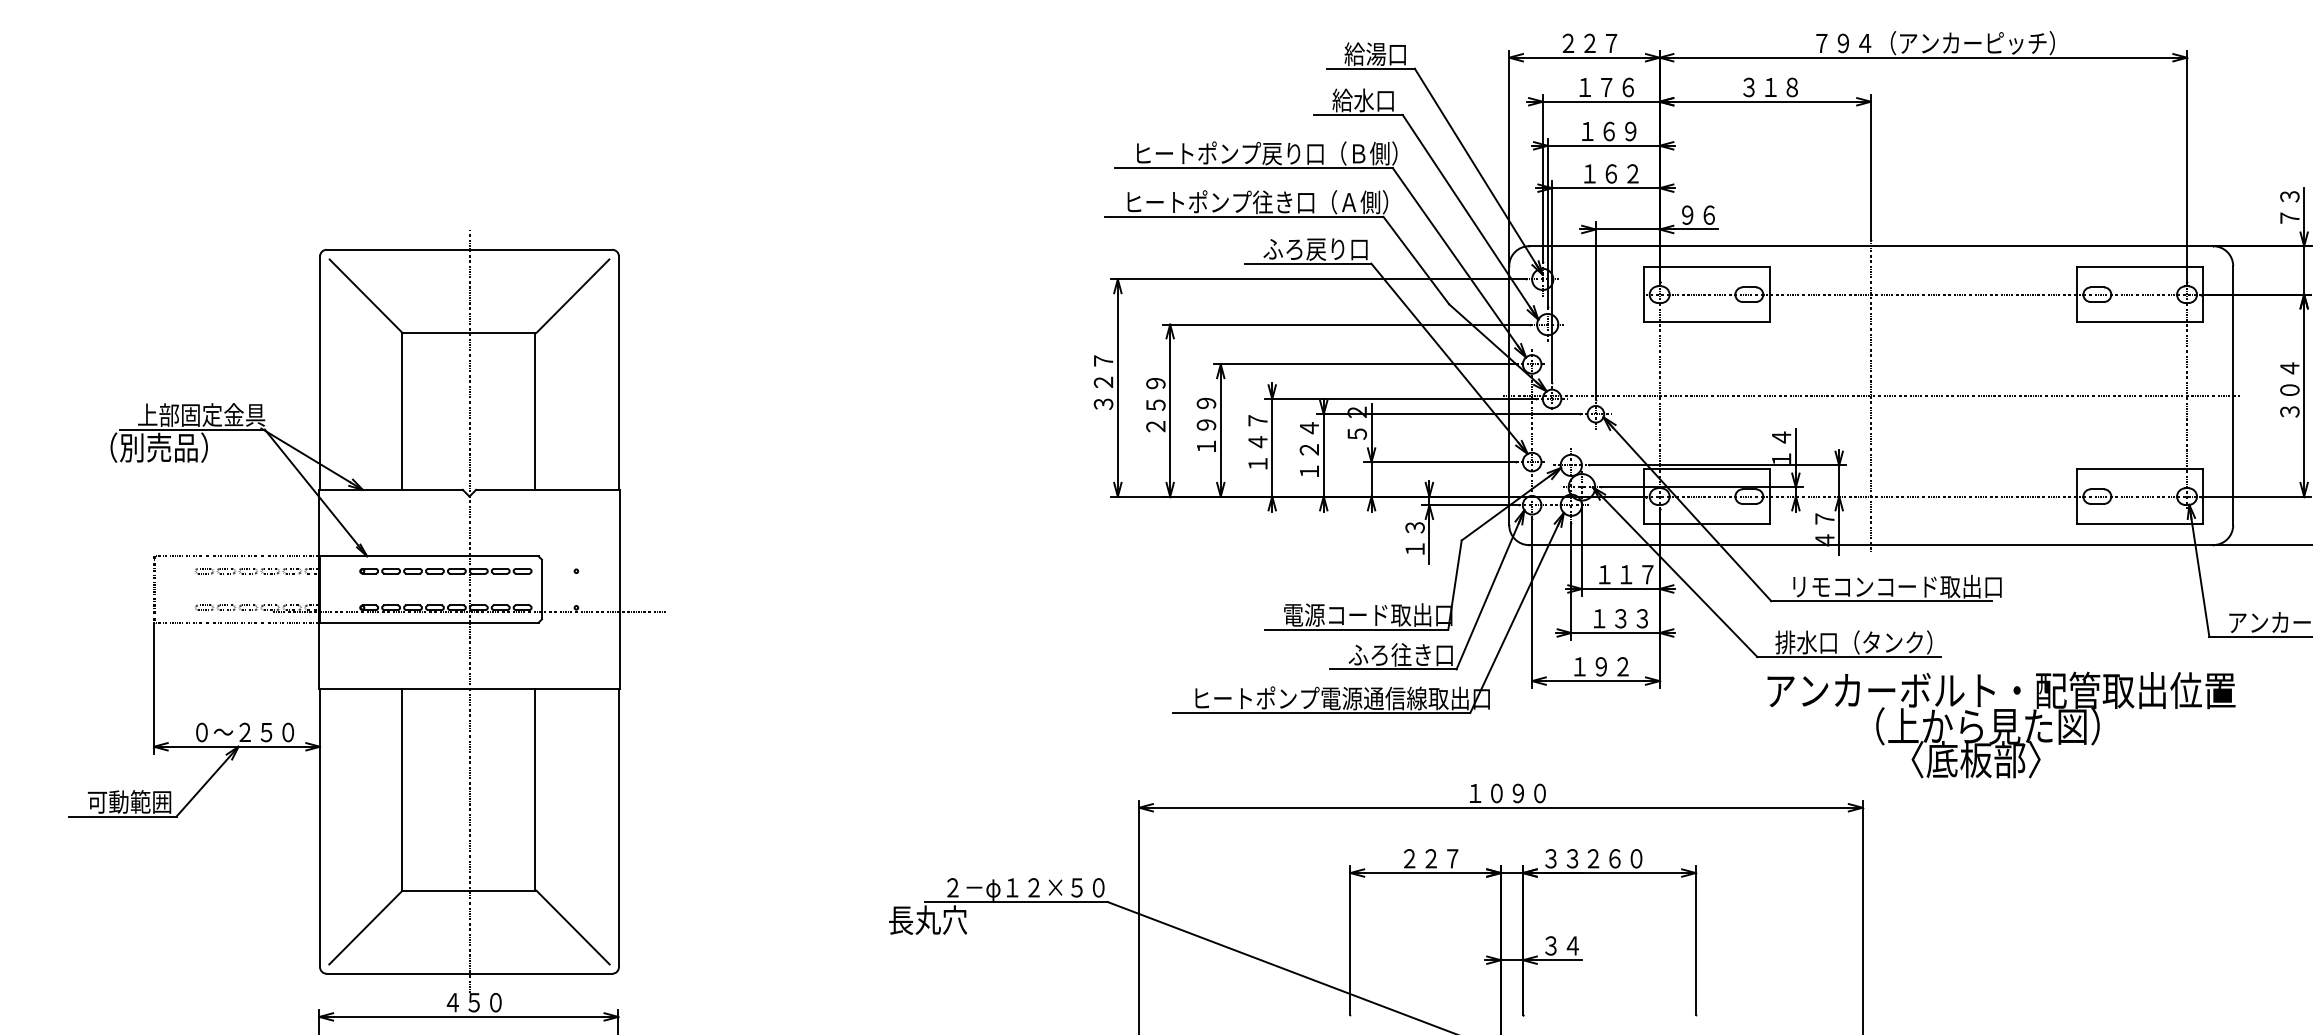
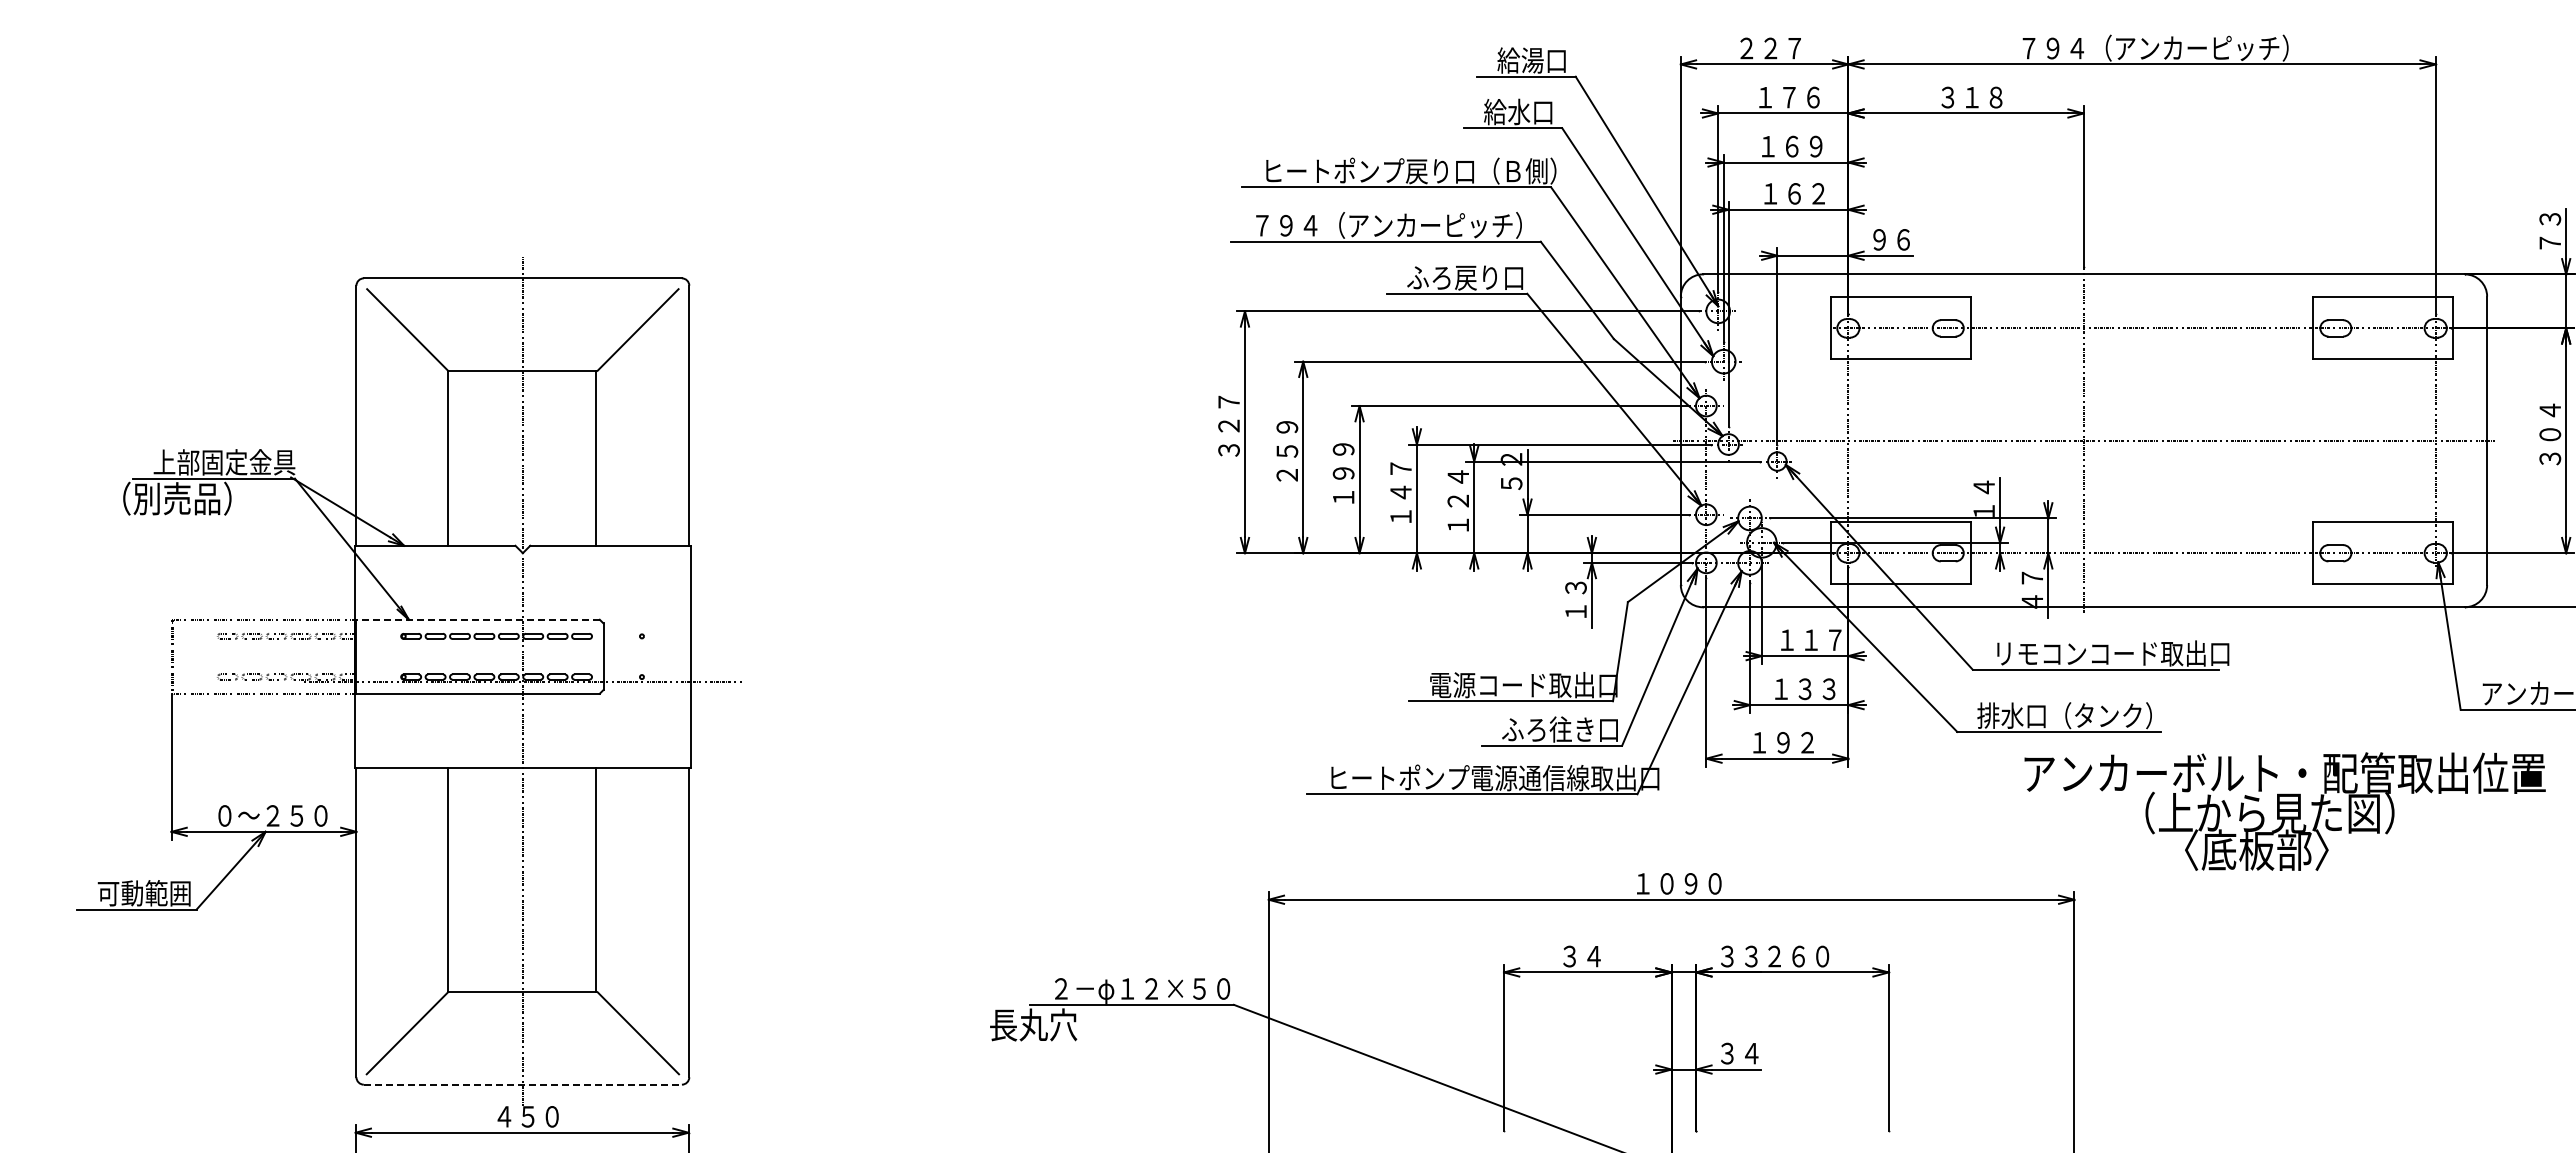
text: (1257, 202) -> (1400, 225), ヒートポンプ往き口（Ａ側） -> ７９４（アンカーピッチ）
line: (427, 556) -> (476, 619), solid -> dashed
text: (2000, 724) -> (2284, 811), moved
text: (1430, 858) -> (1593, 956), ２２７ -> ３４
line: (470, 973) -> (523, 1084), solid -> dashed

